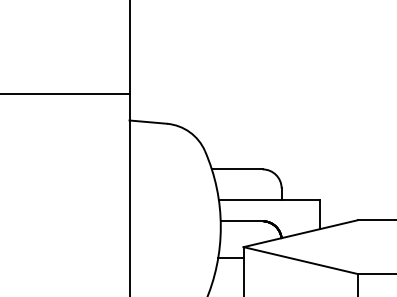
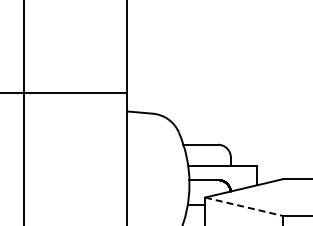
line: (300, 260) -> (243, 206), solid -> dashed

